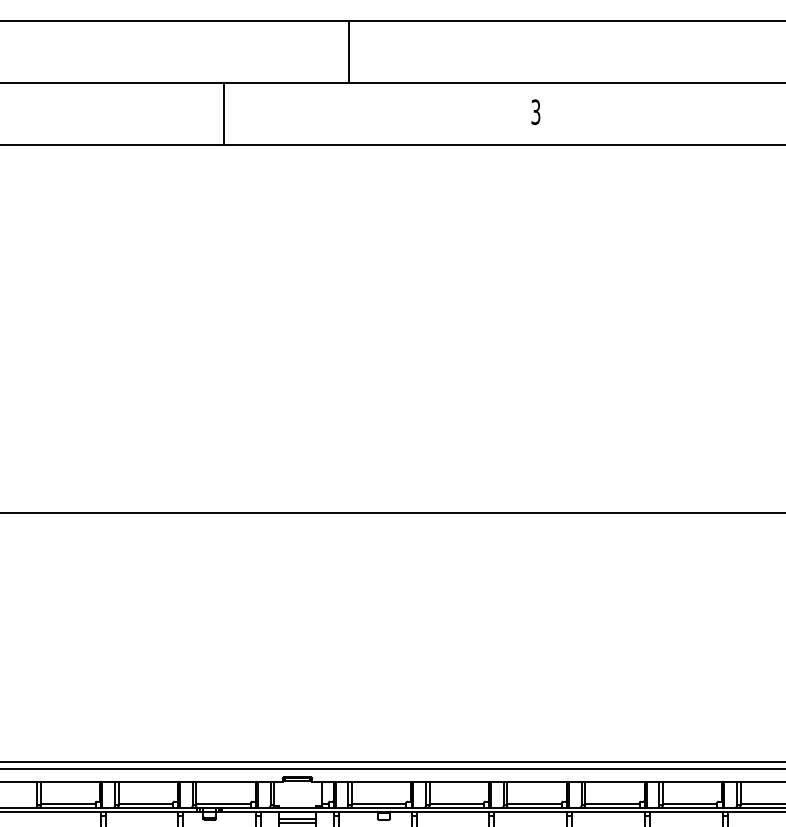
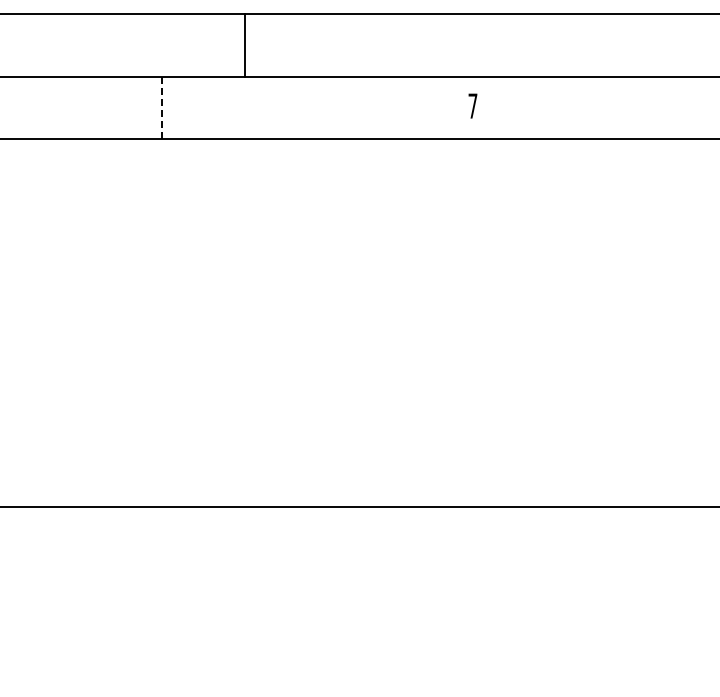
line: (348, 51) -> (244, 45), moved
text: (535, 111) -> (472, 105), 3 -> 7
line: (224, 114) -> (161, 108), solid -> dashed

